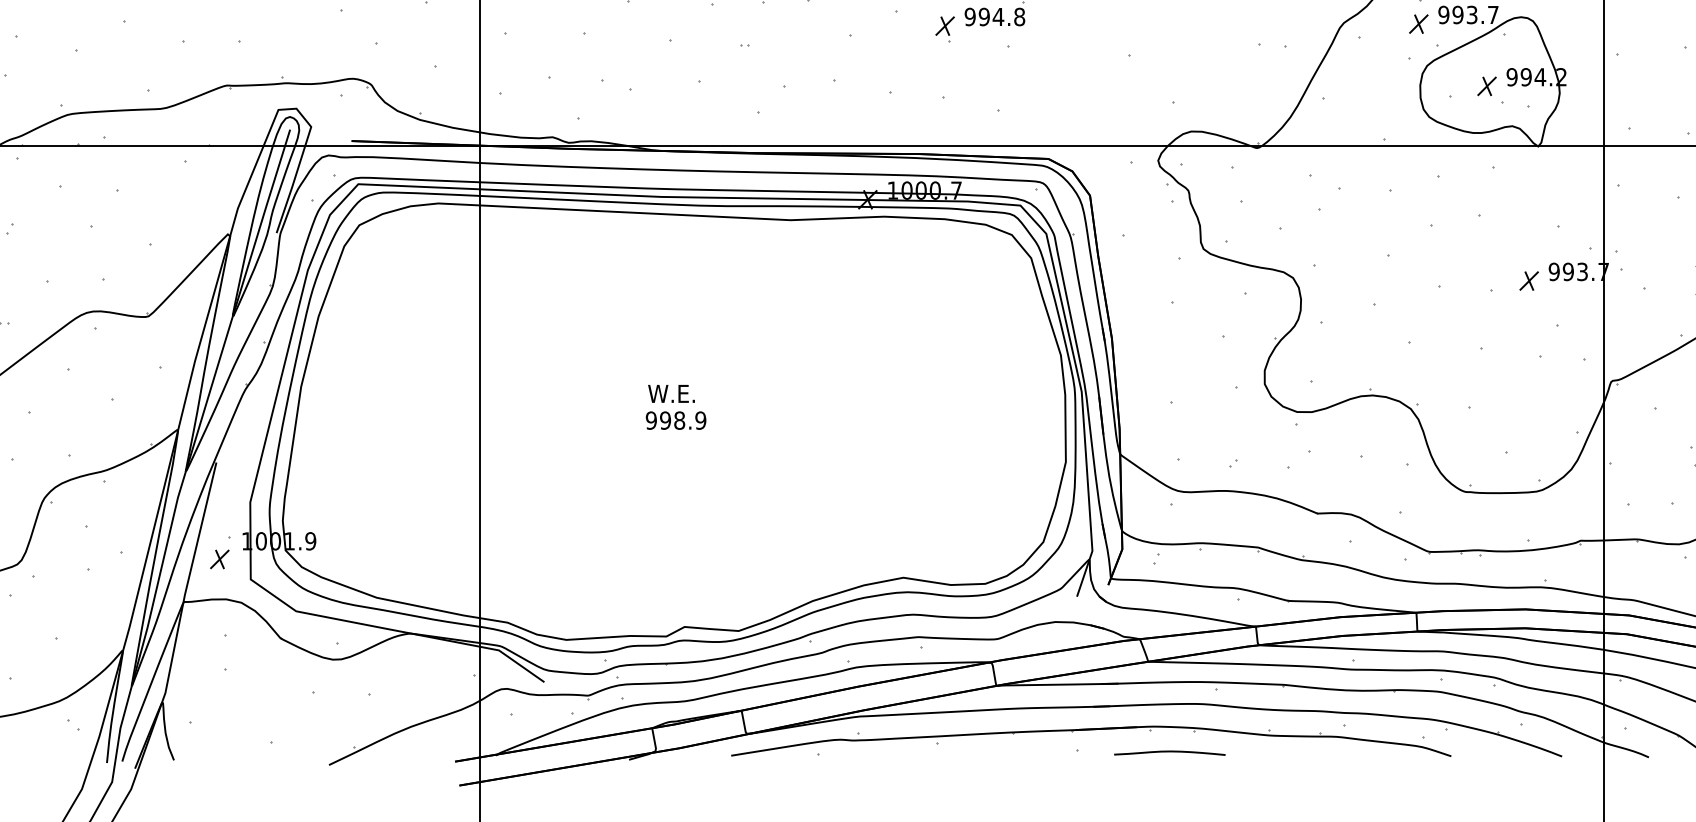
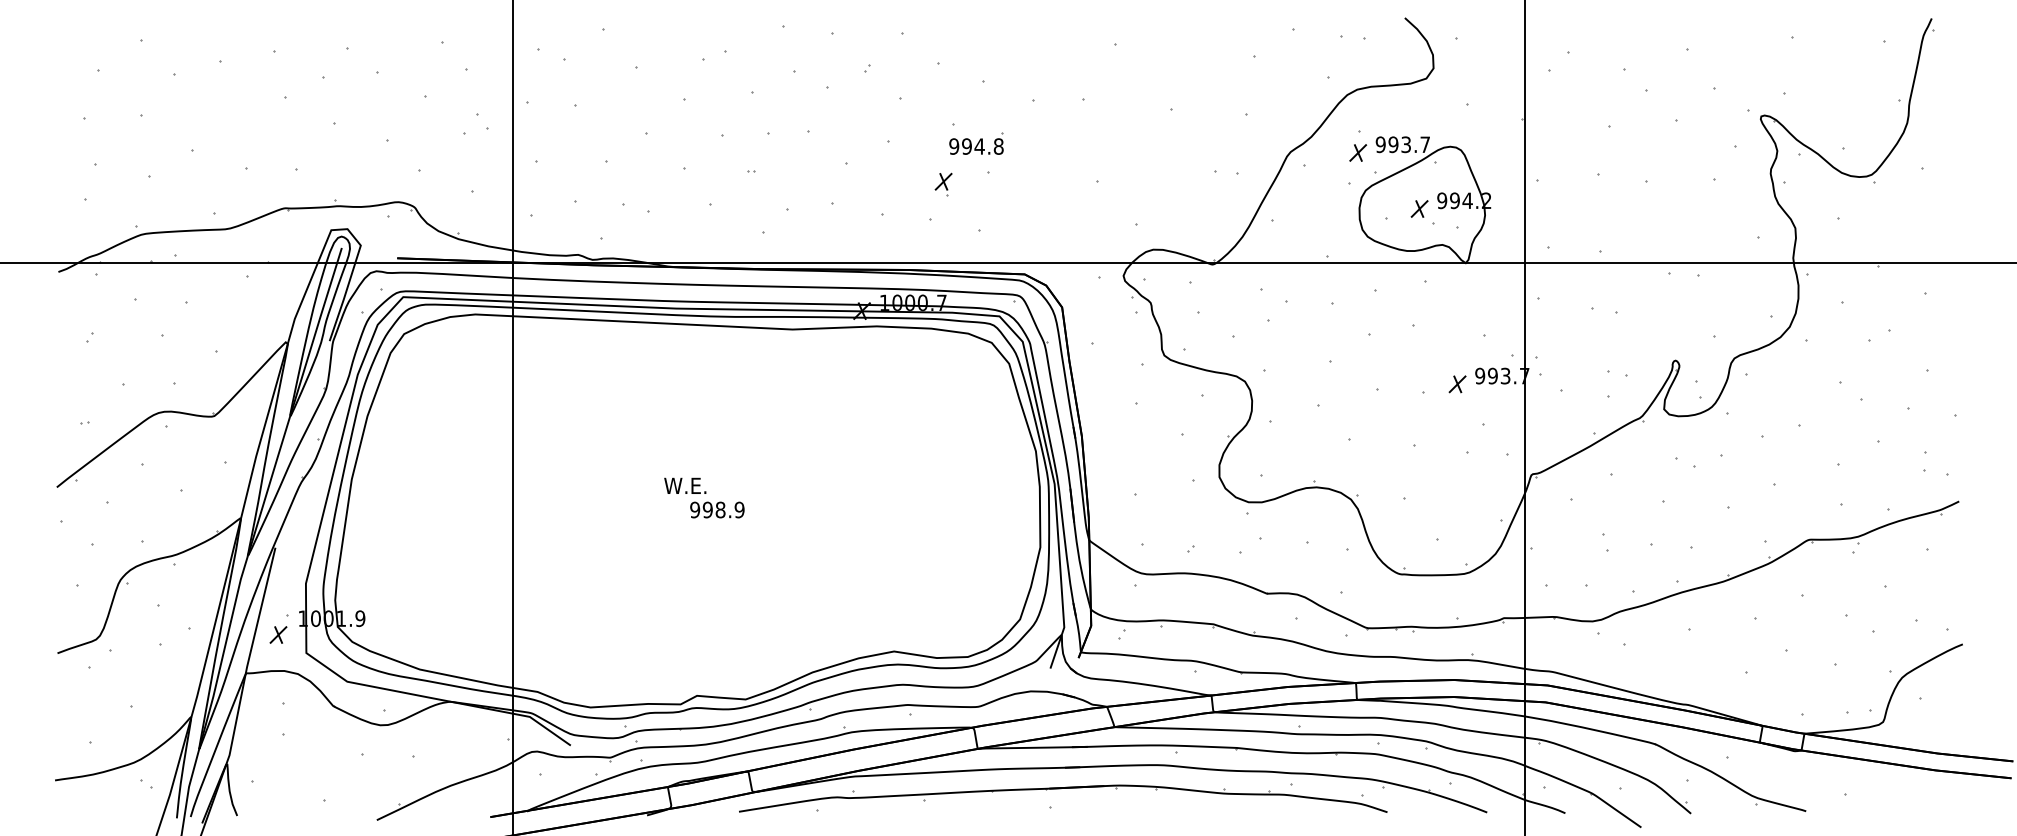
part: (944, 29) -> (943, 184), moved
text: (676, 420) -> (717, 509), moved
curve: (1169, 752) -> (1133, 808), removed

